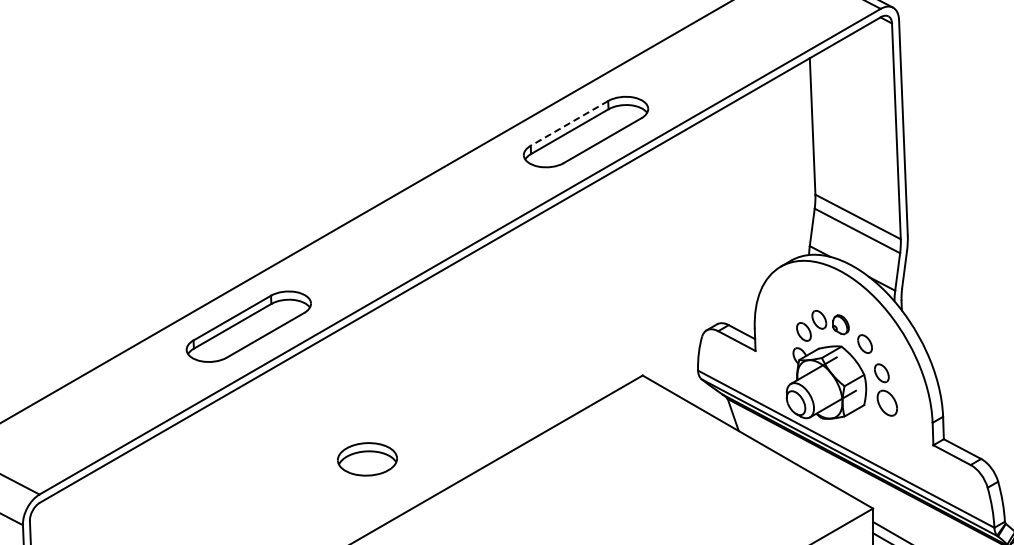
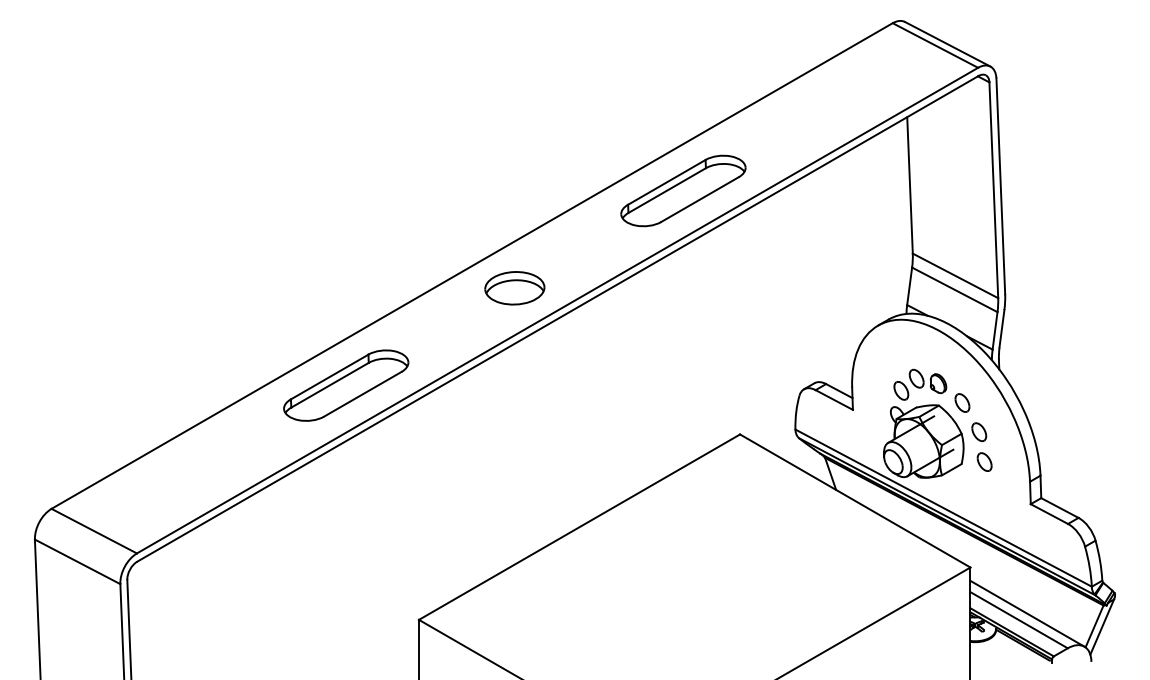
line: (569, 123) -> (666, 182), dashed -> solid
part: (887, 402) -> (984, 461), size x0.71
part: (367, 459) -> (514, 288), moved

